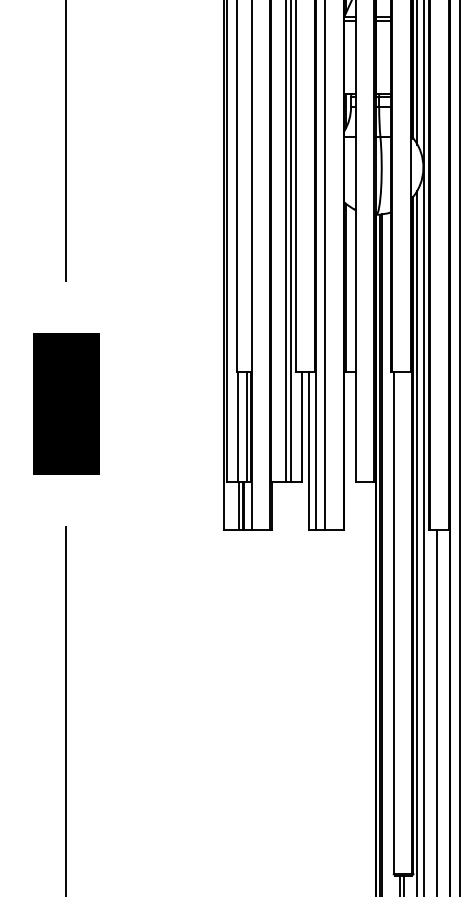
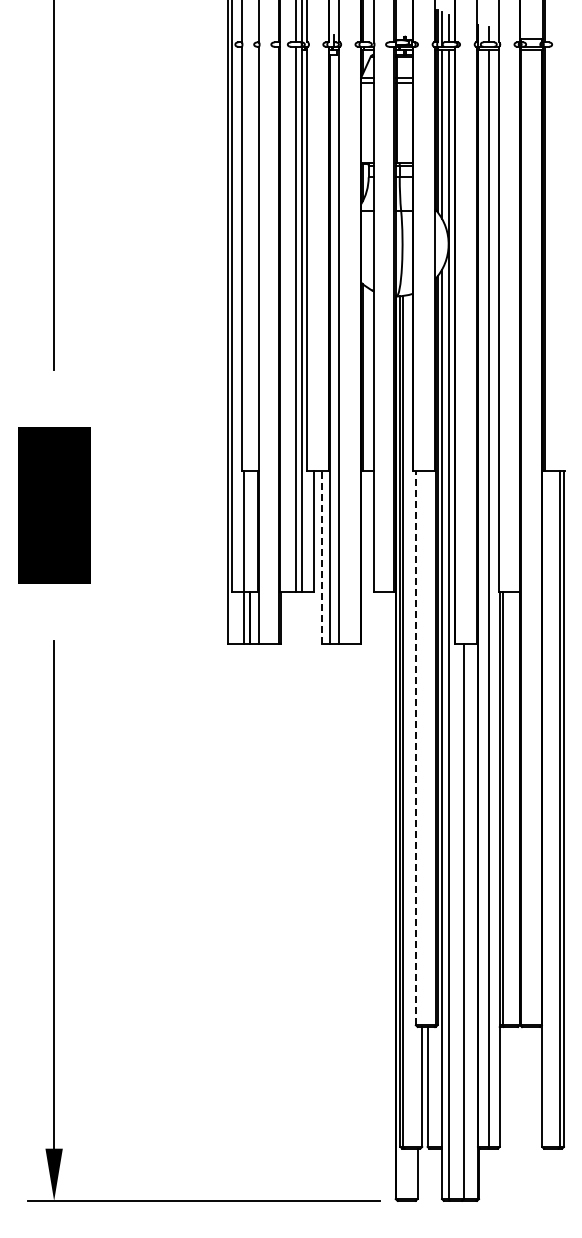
line: (246, 427) -> (253, 531), removed
line: (309, 450) -> (322, 557), solid -> dashed
line: (393, 622) -> (415, 747), solid -> dashed

